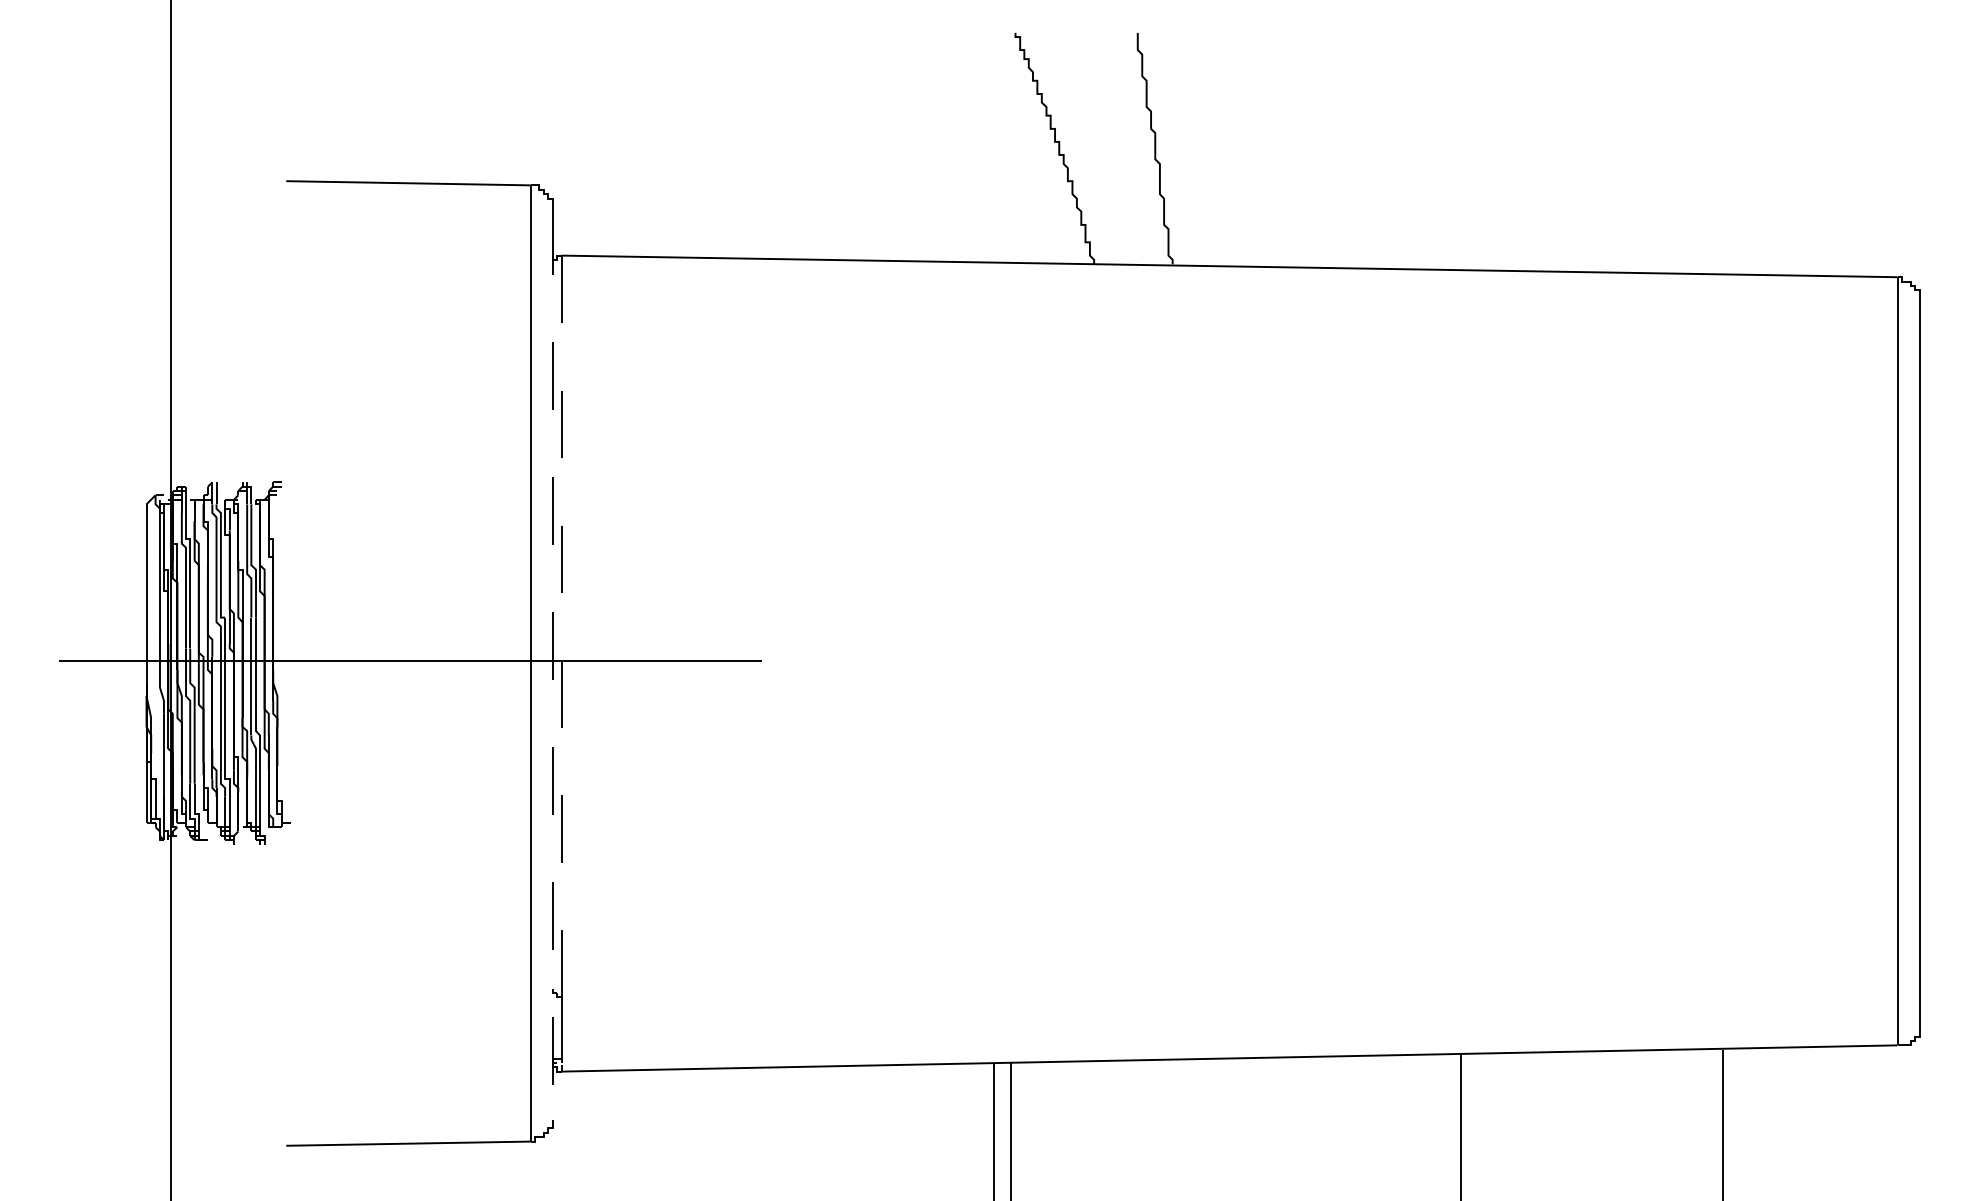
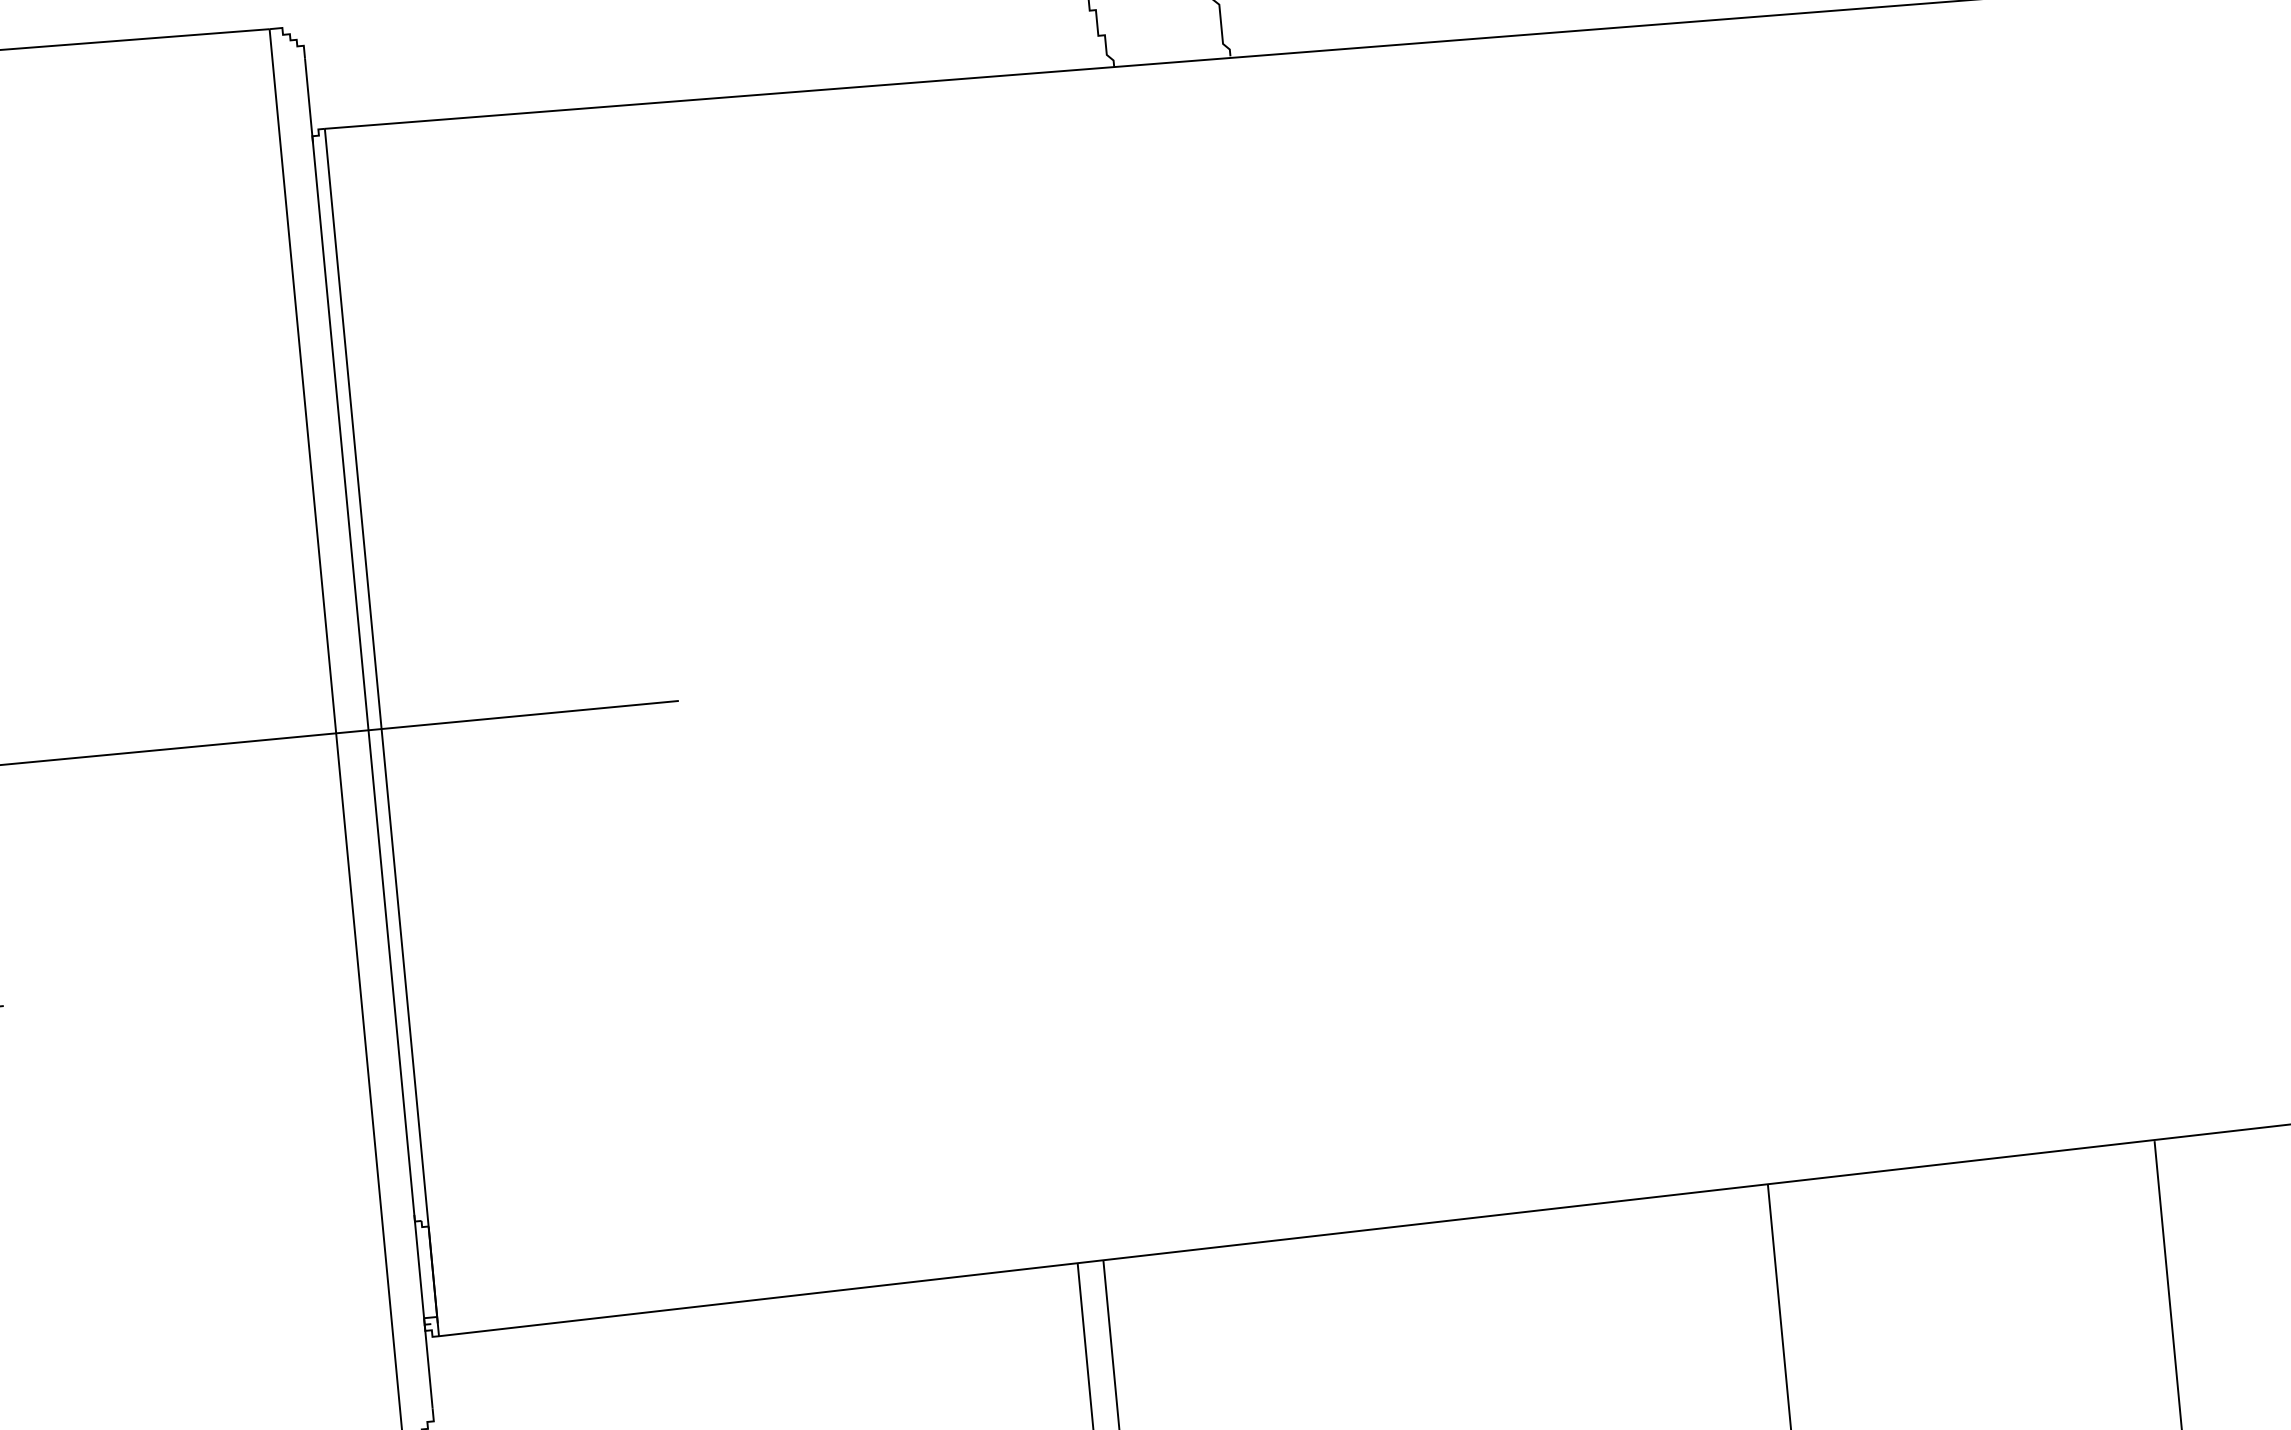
line: (552, 663) -> (368, 733), dashed -> solid
line: (561, 663) -> (381, 732), dashed -> solid

